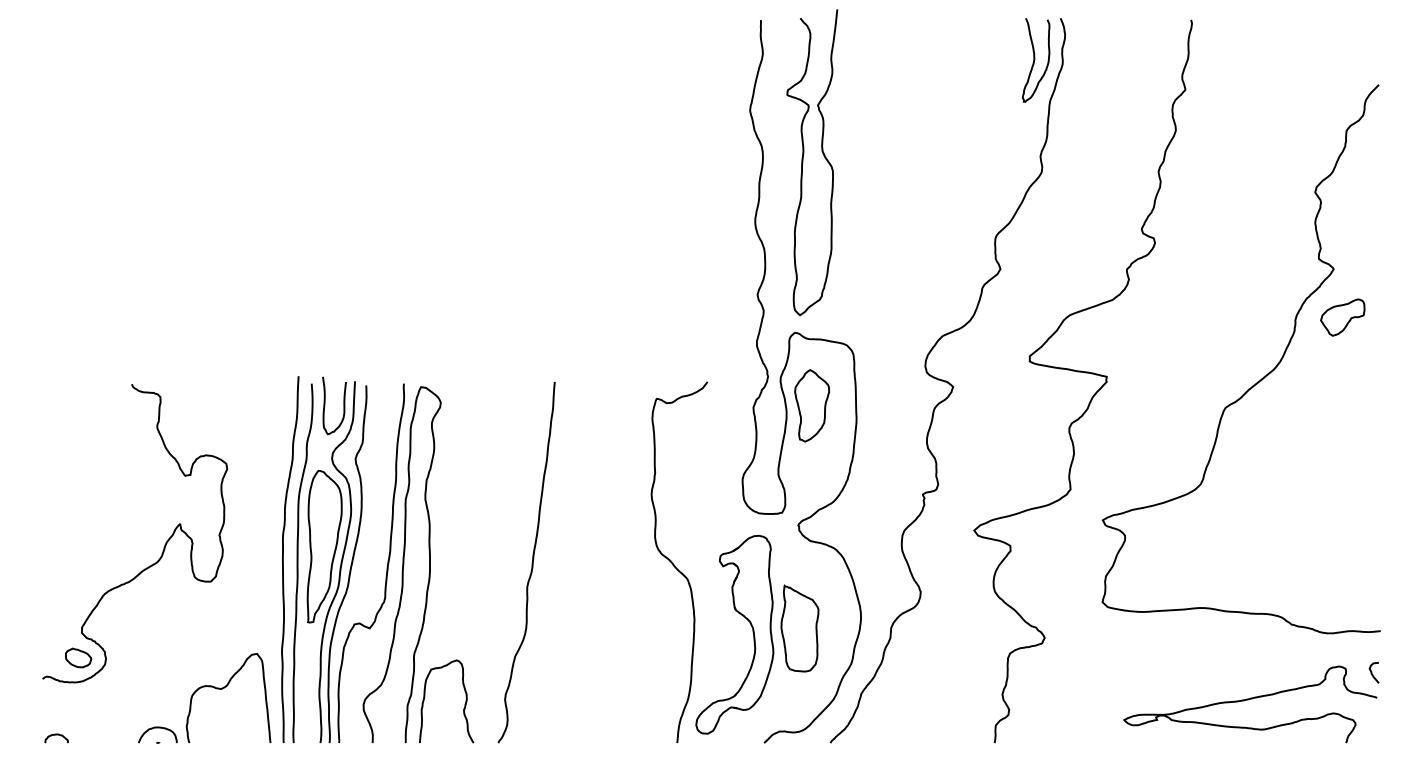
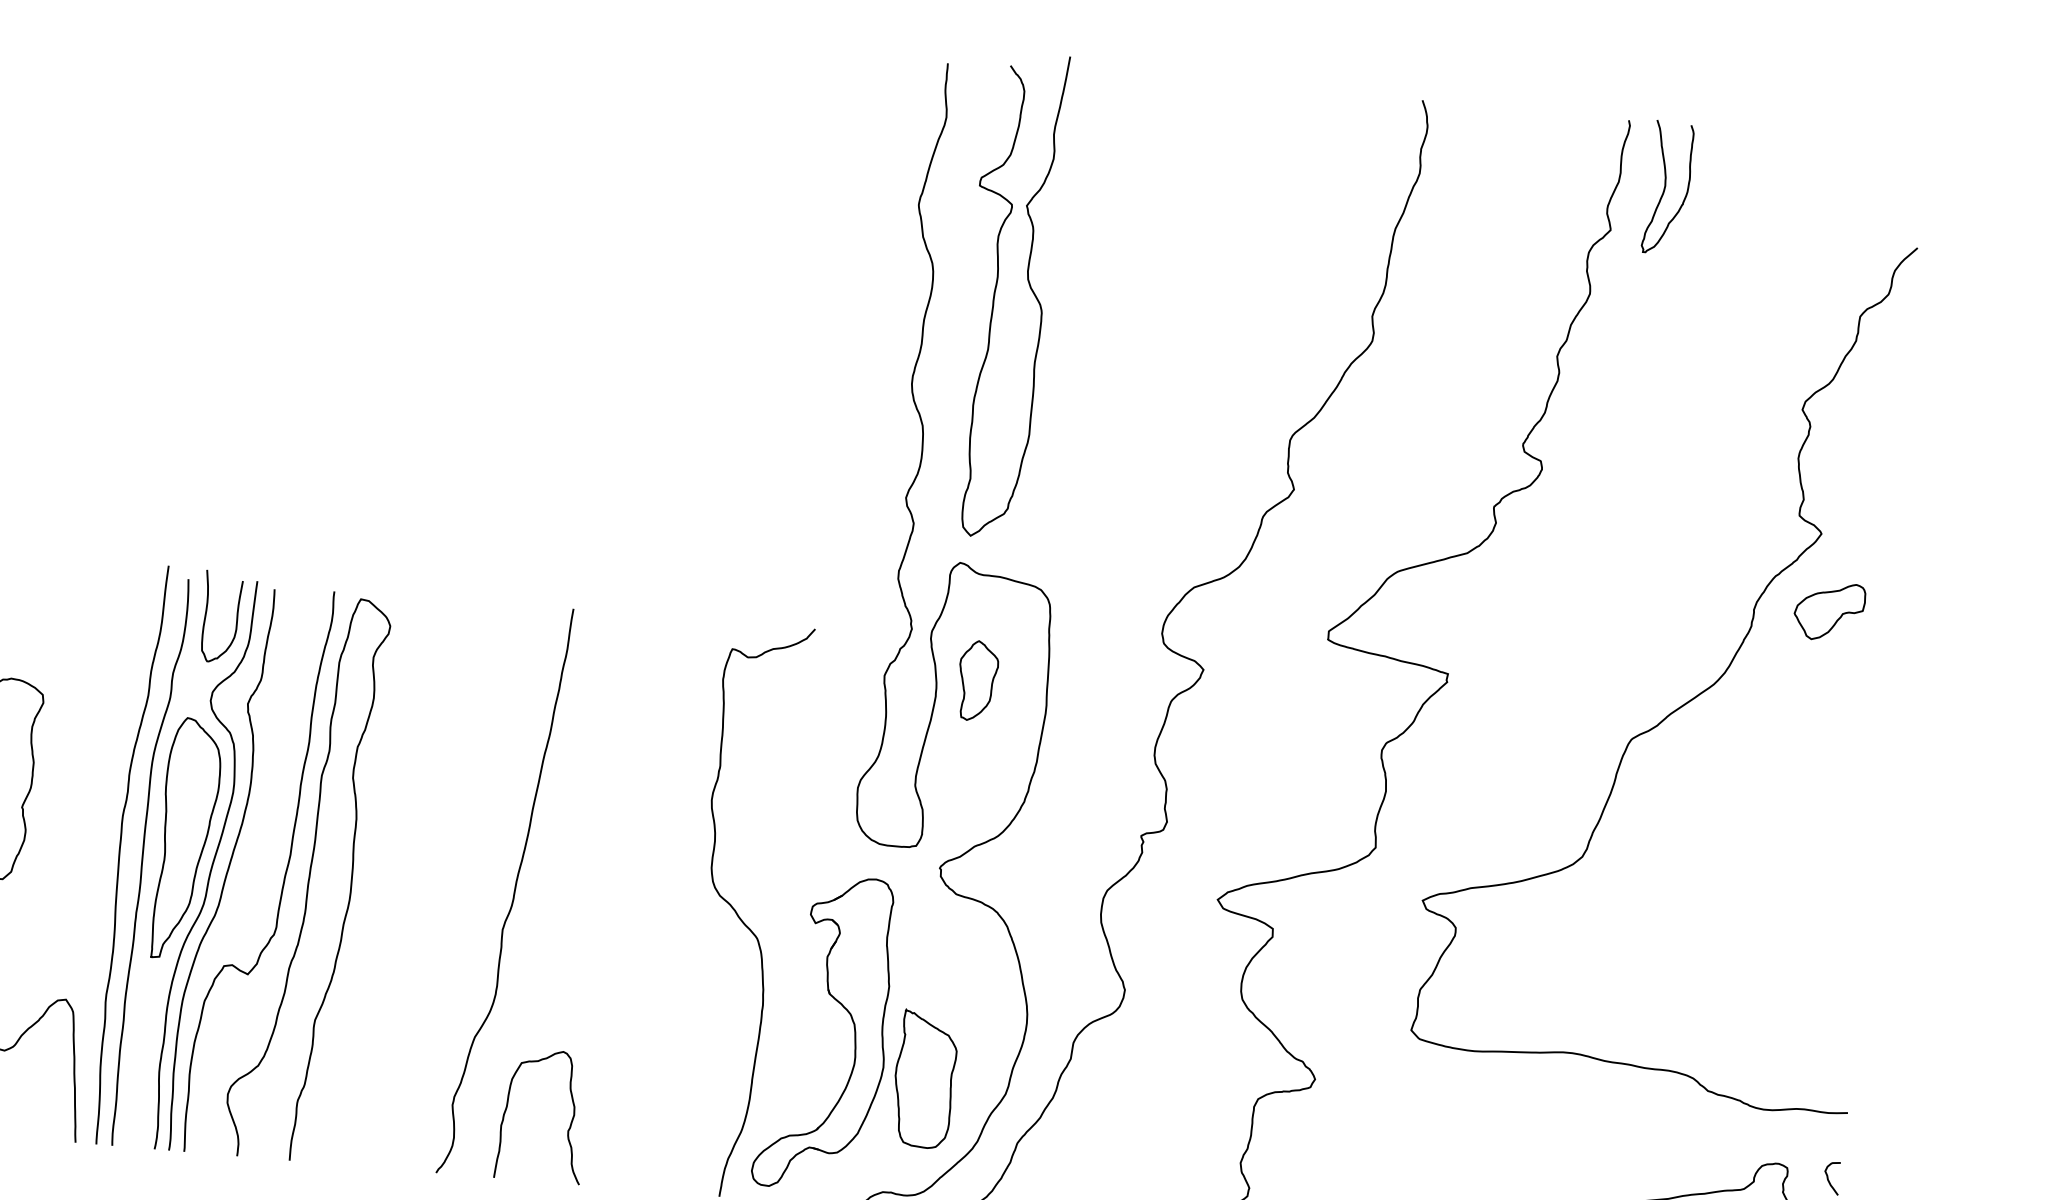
curve: (1035, 60) -> (1666, 188), moved
part: (812, 405) -> (978, 680), size x0.7
part: (799, 628) -> (924, 1079), moved
curve: (464, 704) -> (569, 1122), moved

